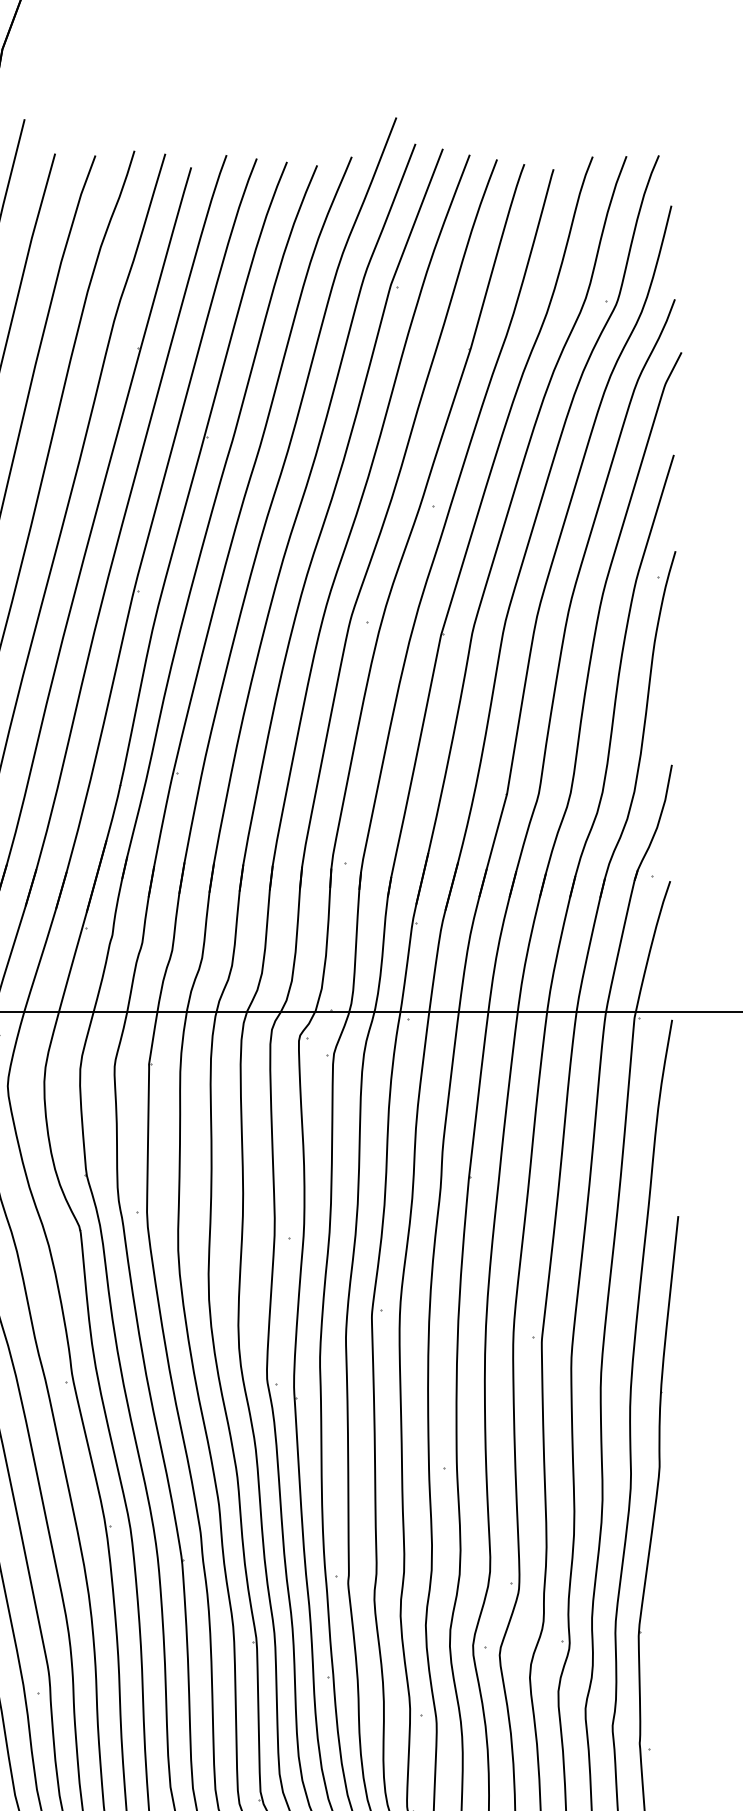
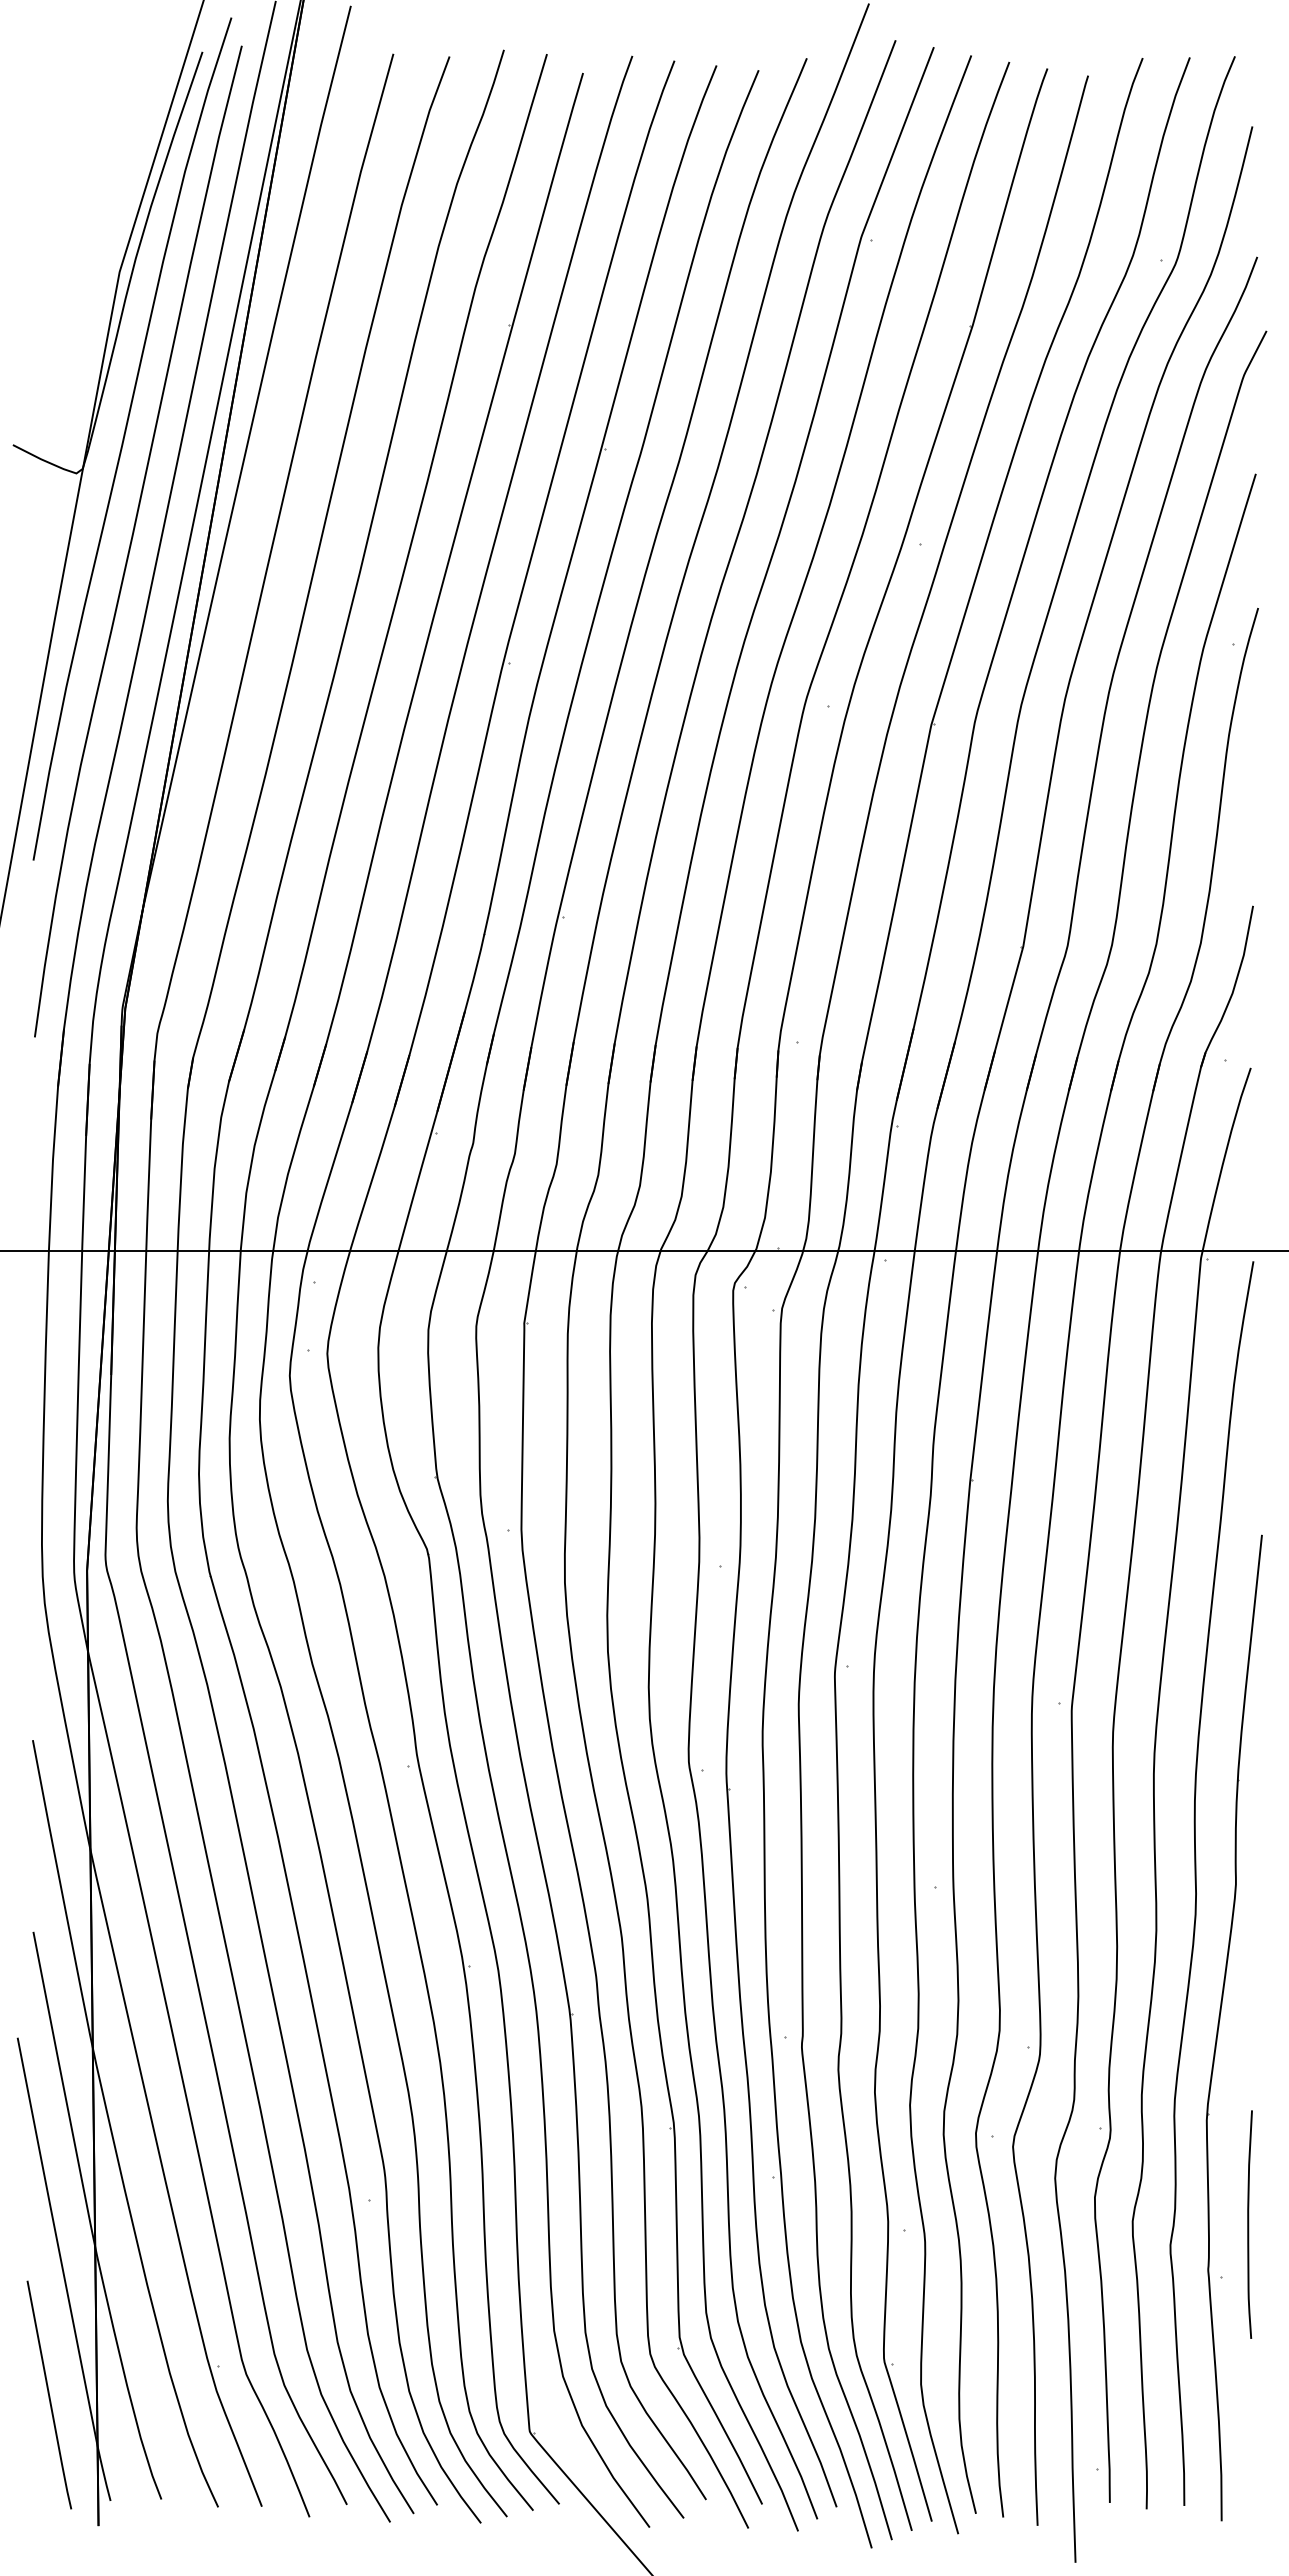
curve: (669, 1710) -> (1249, 2224), added

